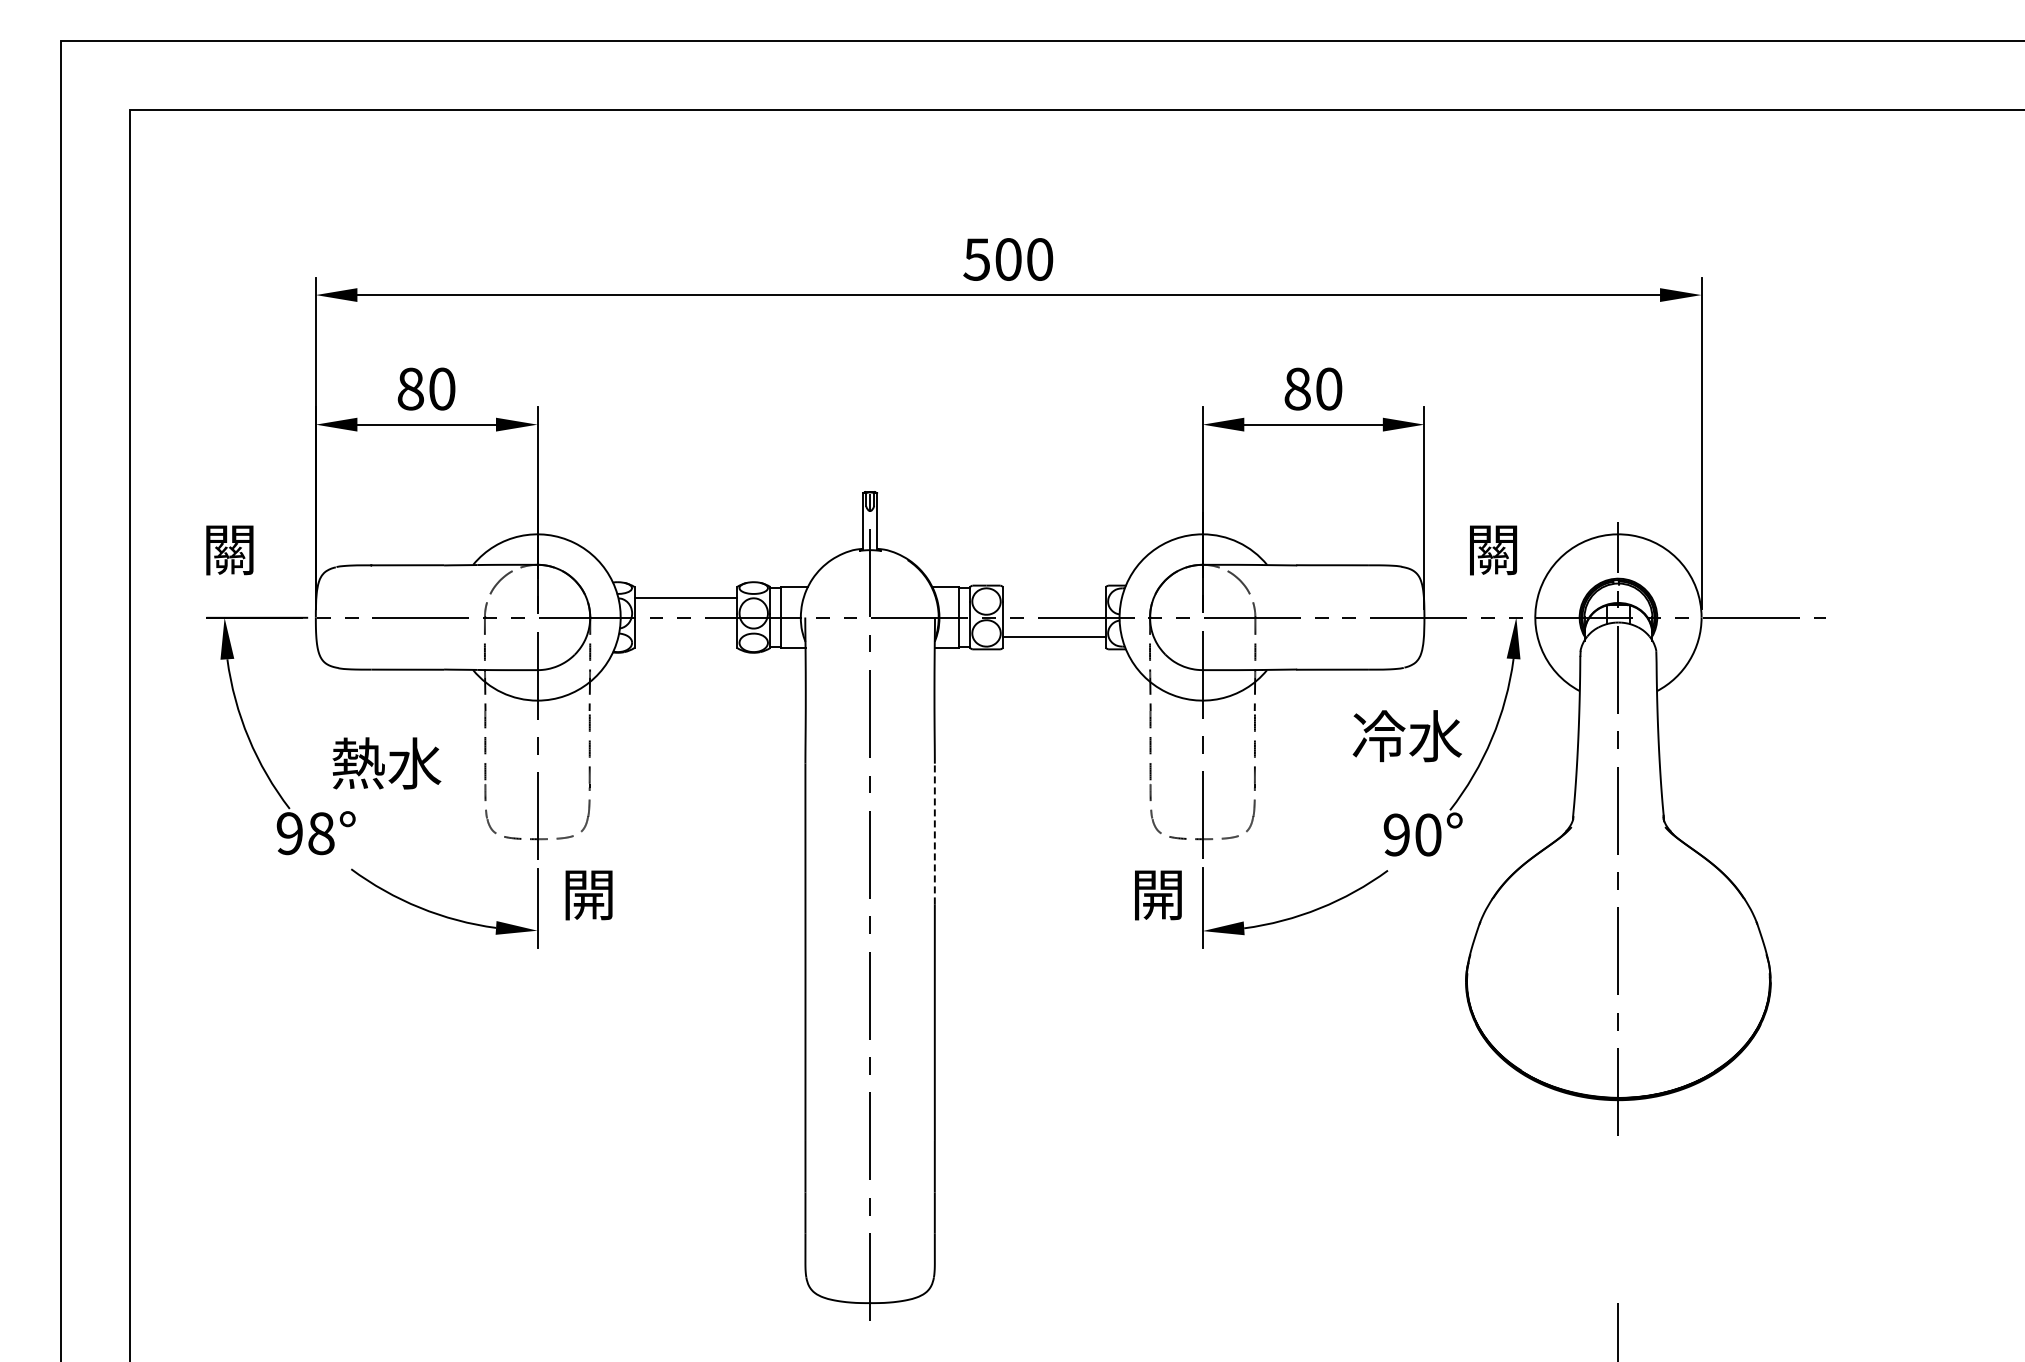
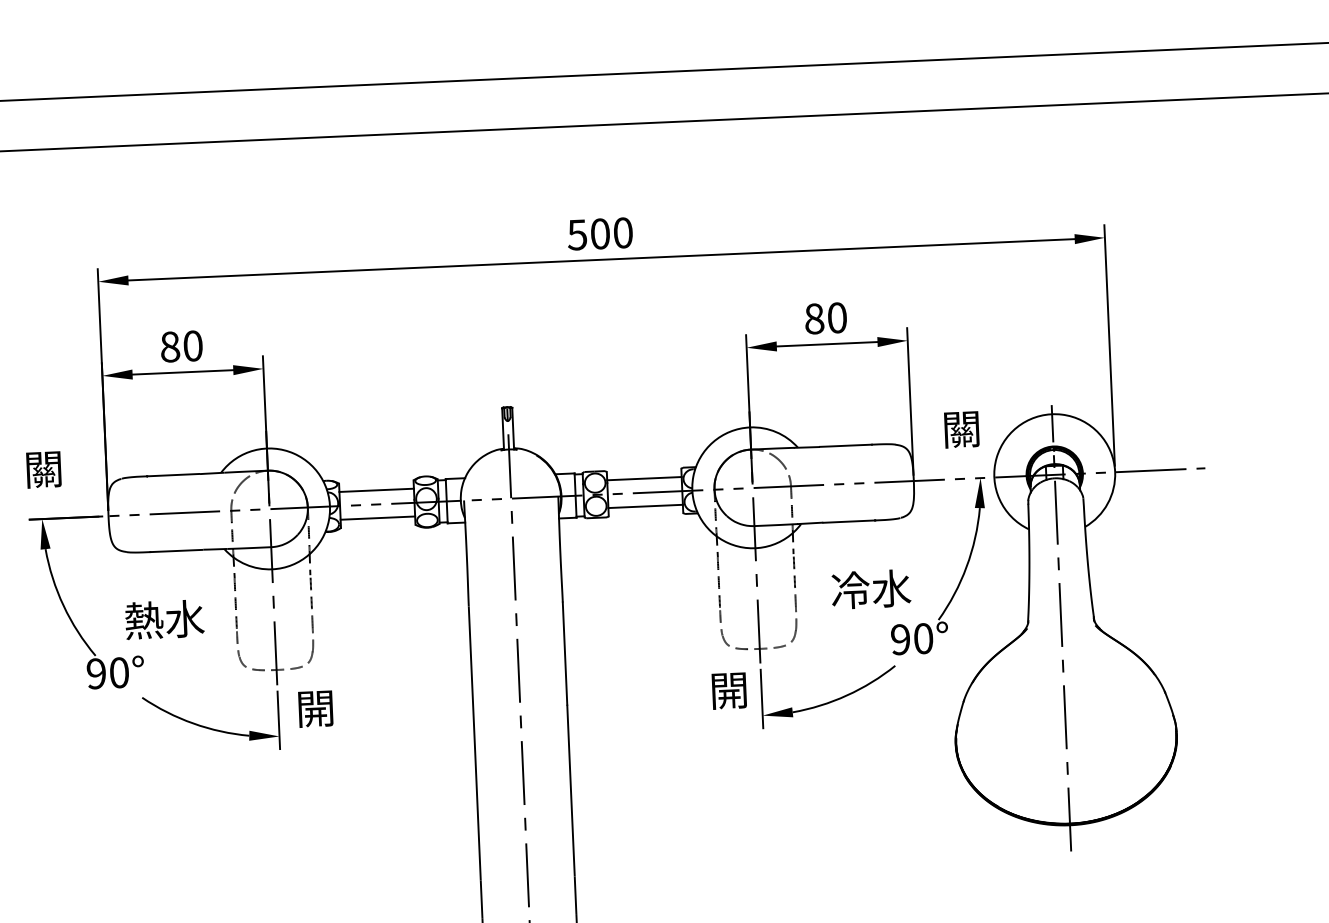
line: (1054, 598) -> (644, 478), added
line: (685, 636) -> (377, 518), added
text: (1406, 736) -> (870, 589), moved
text: (321, 833) -> (119, 672), 98° -> 90°
line: (934, 833) -> (564, 653), dashed -> solid

